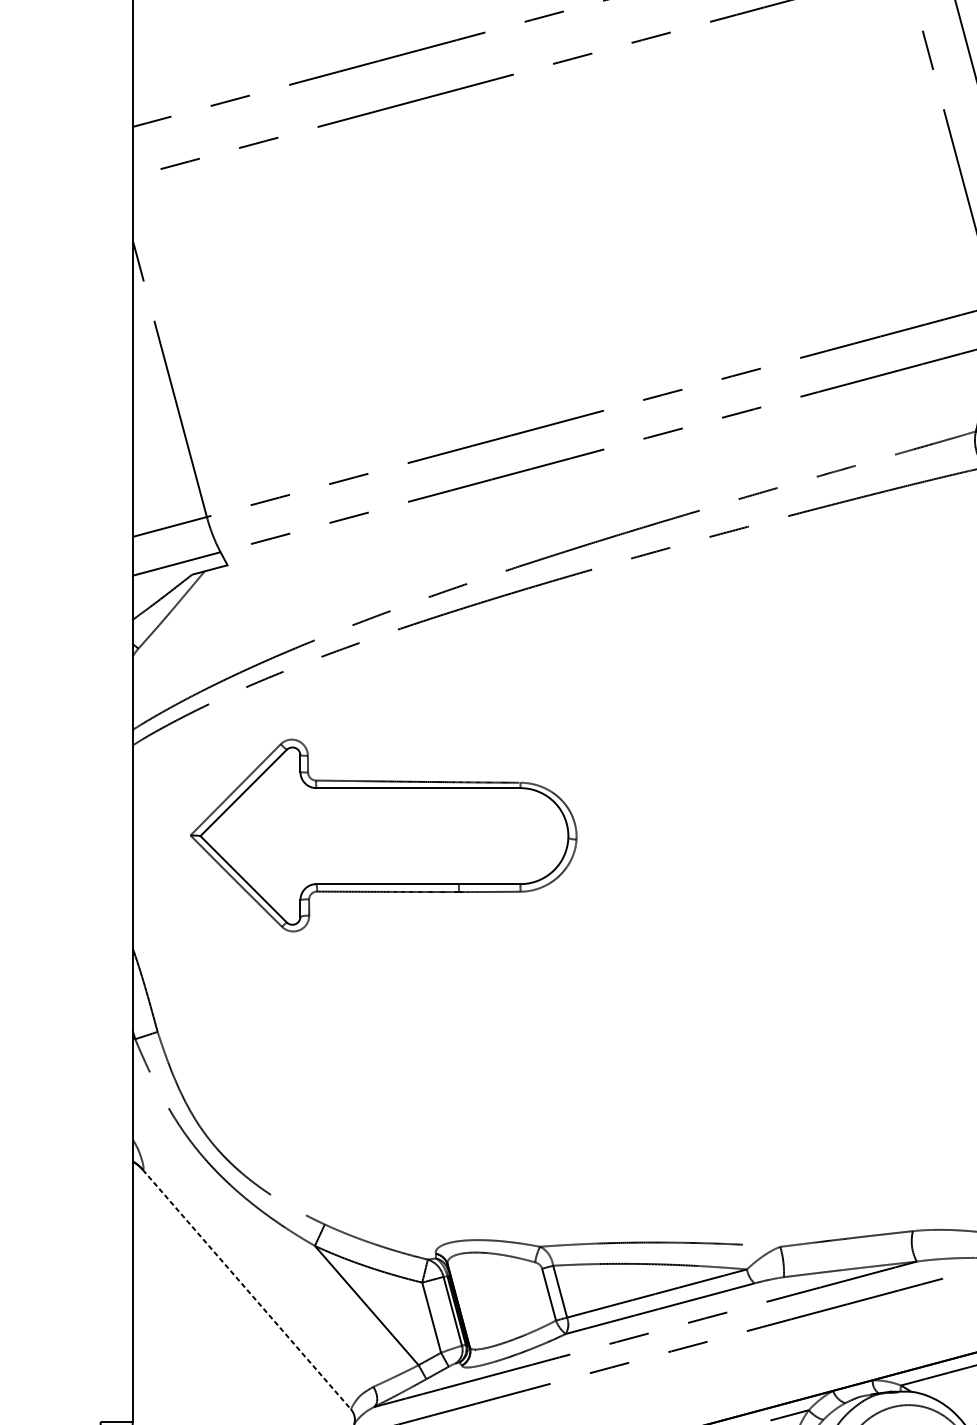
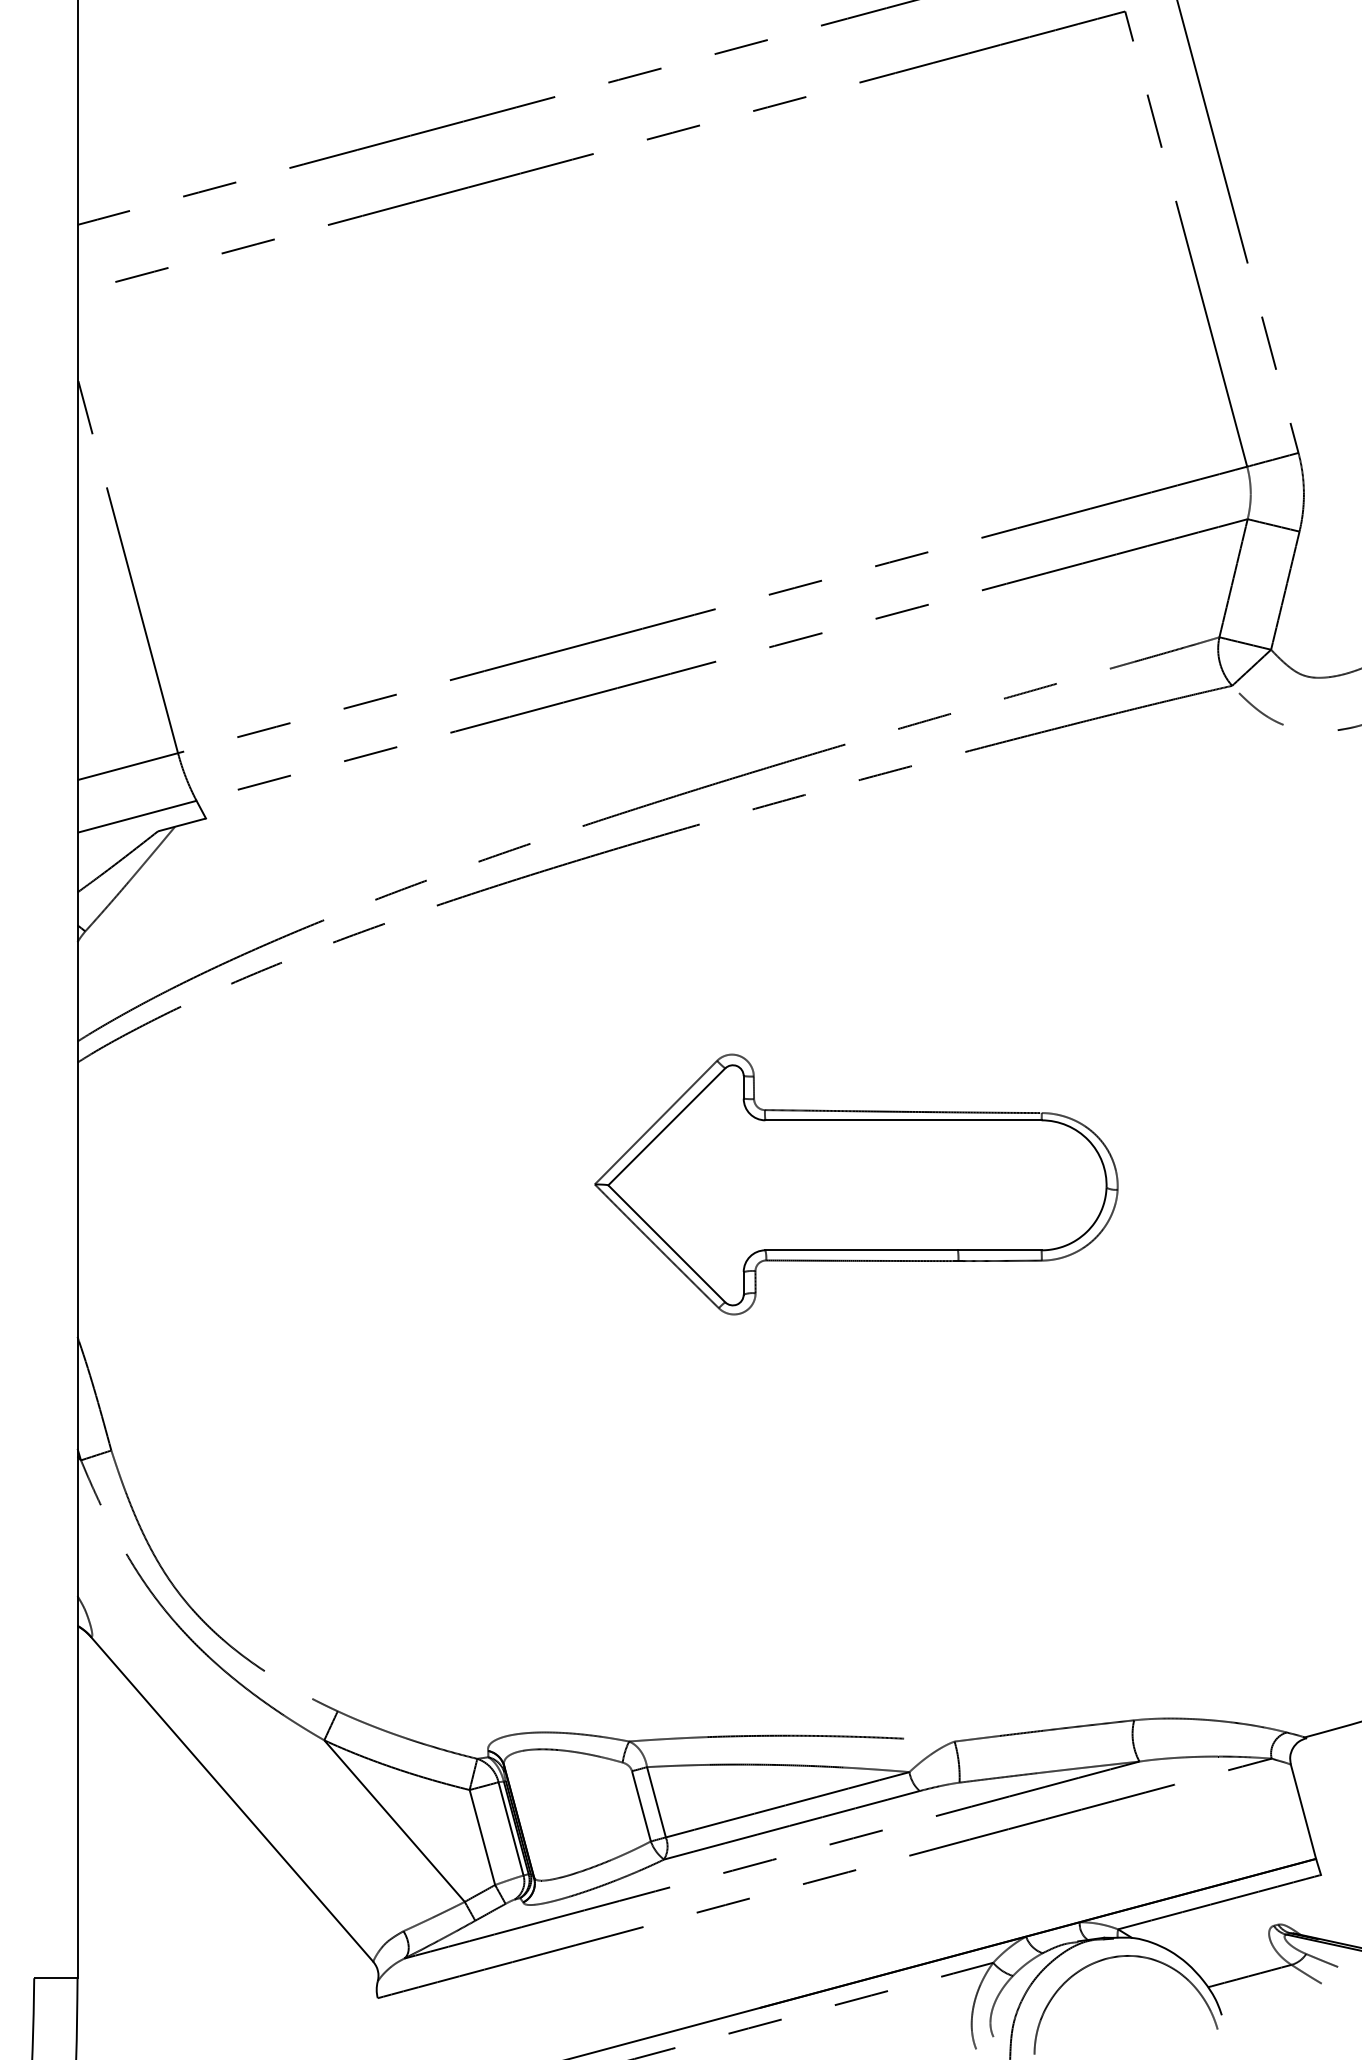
part: (383, 835) -> (856, 1184), moved
line: (247, 1289) -> (232, 1799), dashed -> solid

